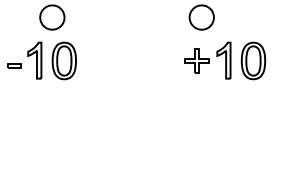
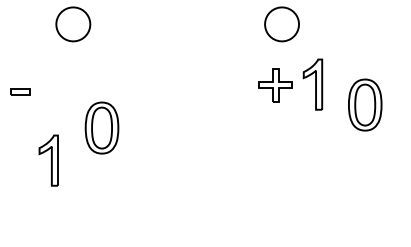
part: (34, 60) -> (48, 160), moved
part: (63, 60) -> (101, 127), moved
part: (253, 60) -> (365, 104), moved

